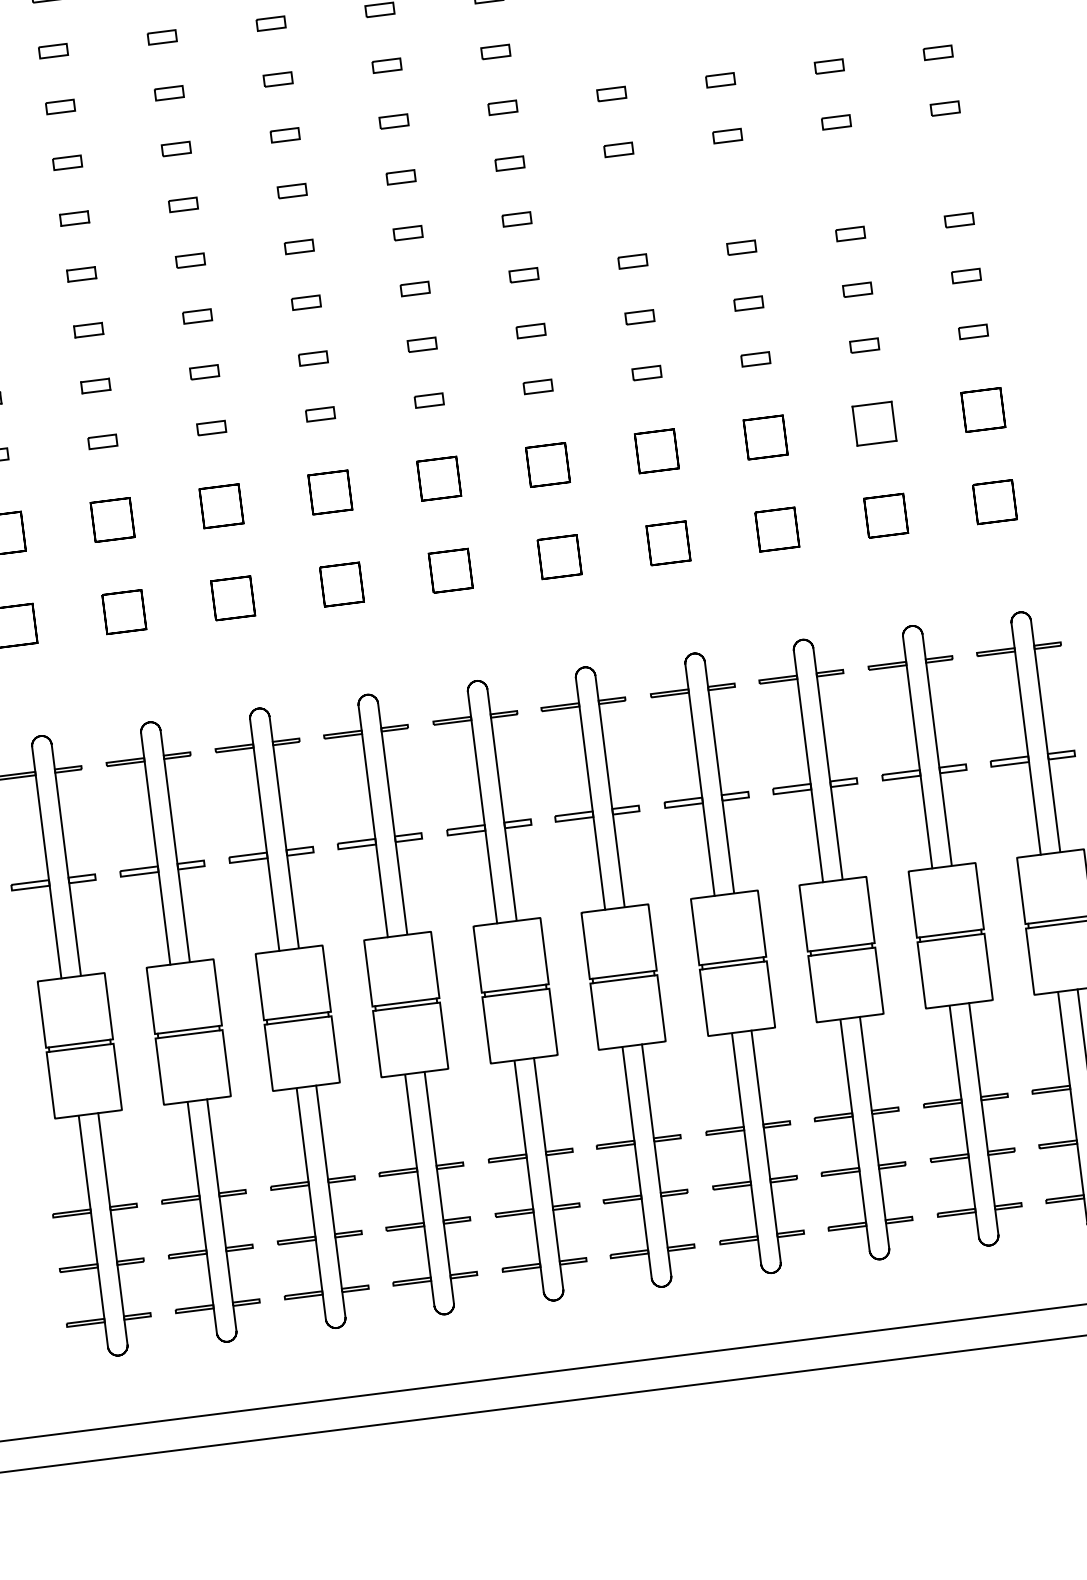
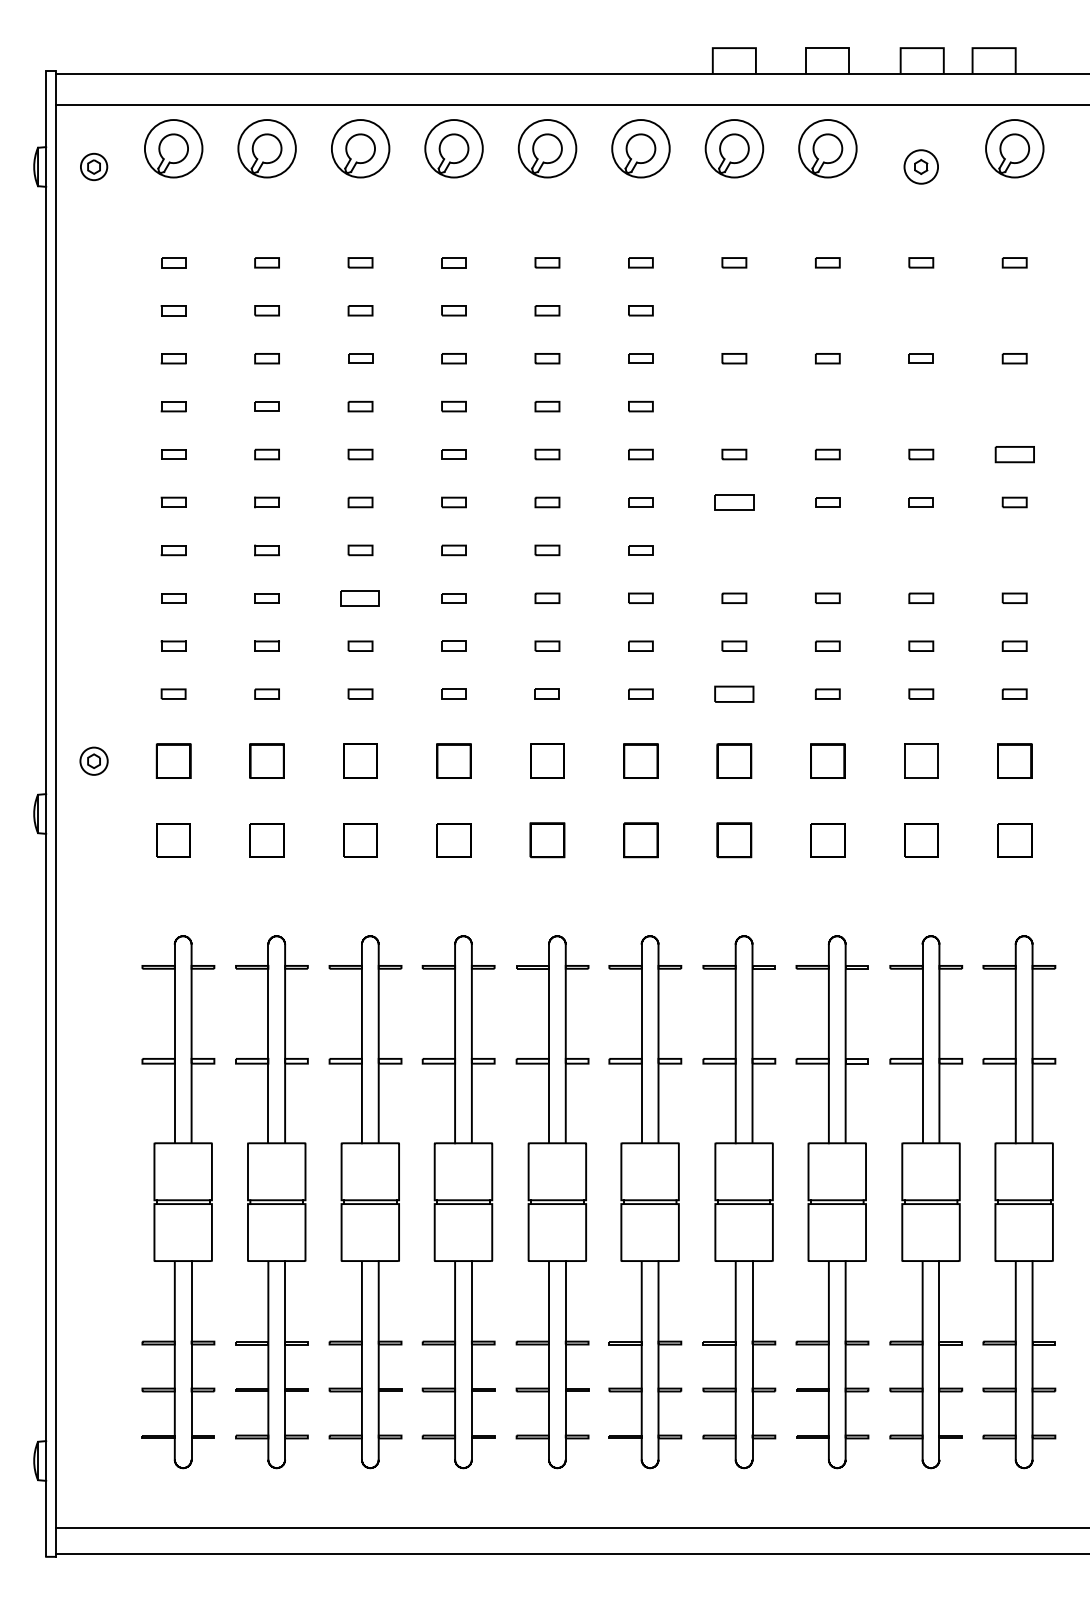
part: (937, 52) -> (1014, 454), size x1.6
part: (617, 150) -> (733, 502), size x1.6
part: (197, 316) -> (360, 598), size x1.6
part: (647, 372) -> (734, 693), size x1.6

